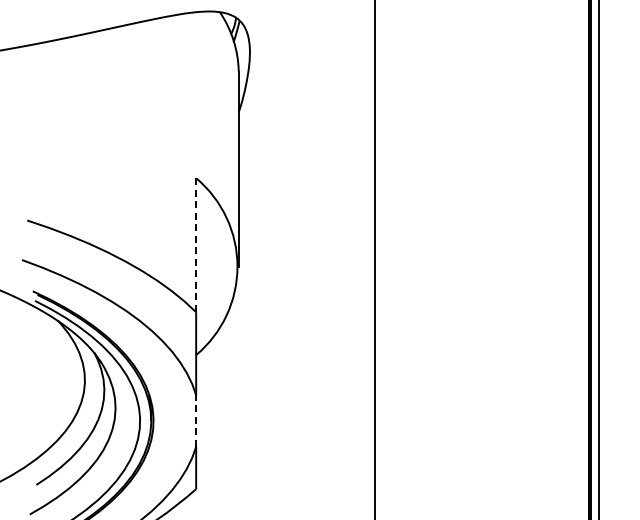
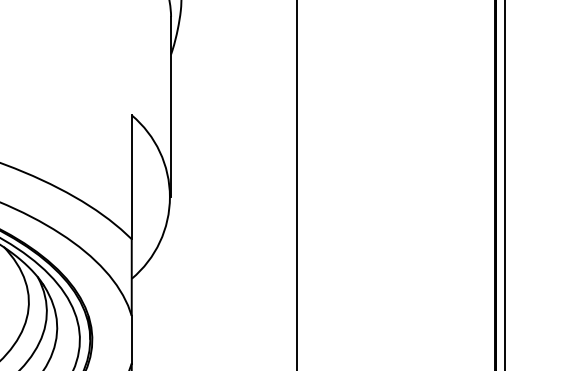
line: (196, 245) -> (132, 177), dashed -> solid
line: (196, 420) -> (132, 339), dashed -> solid

